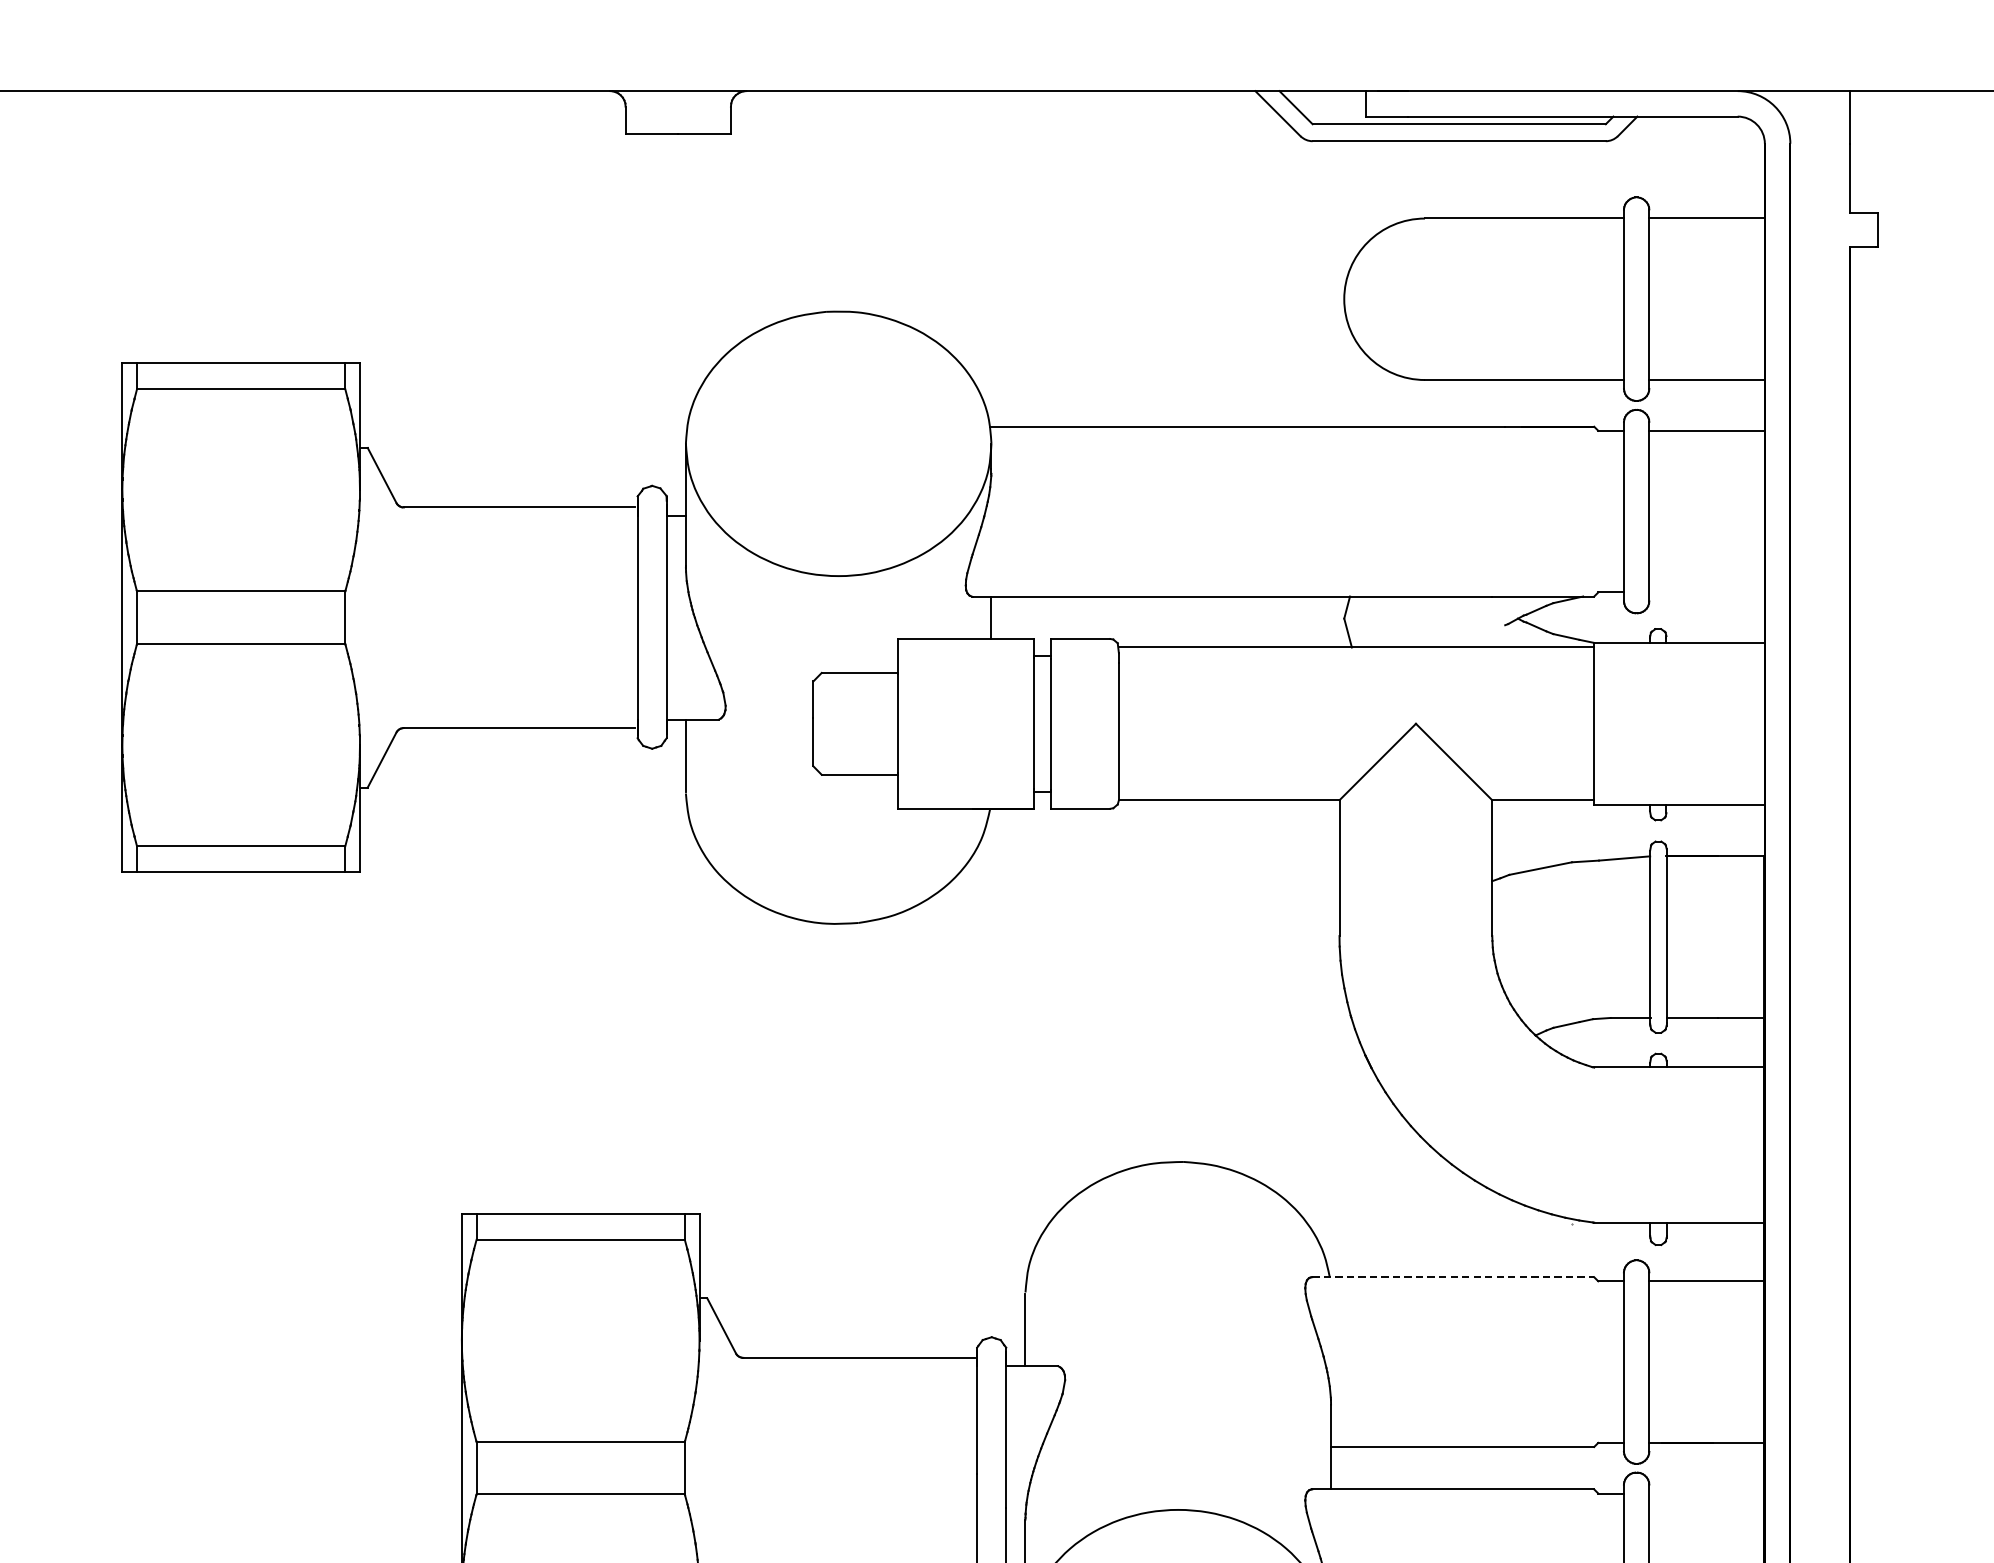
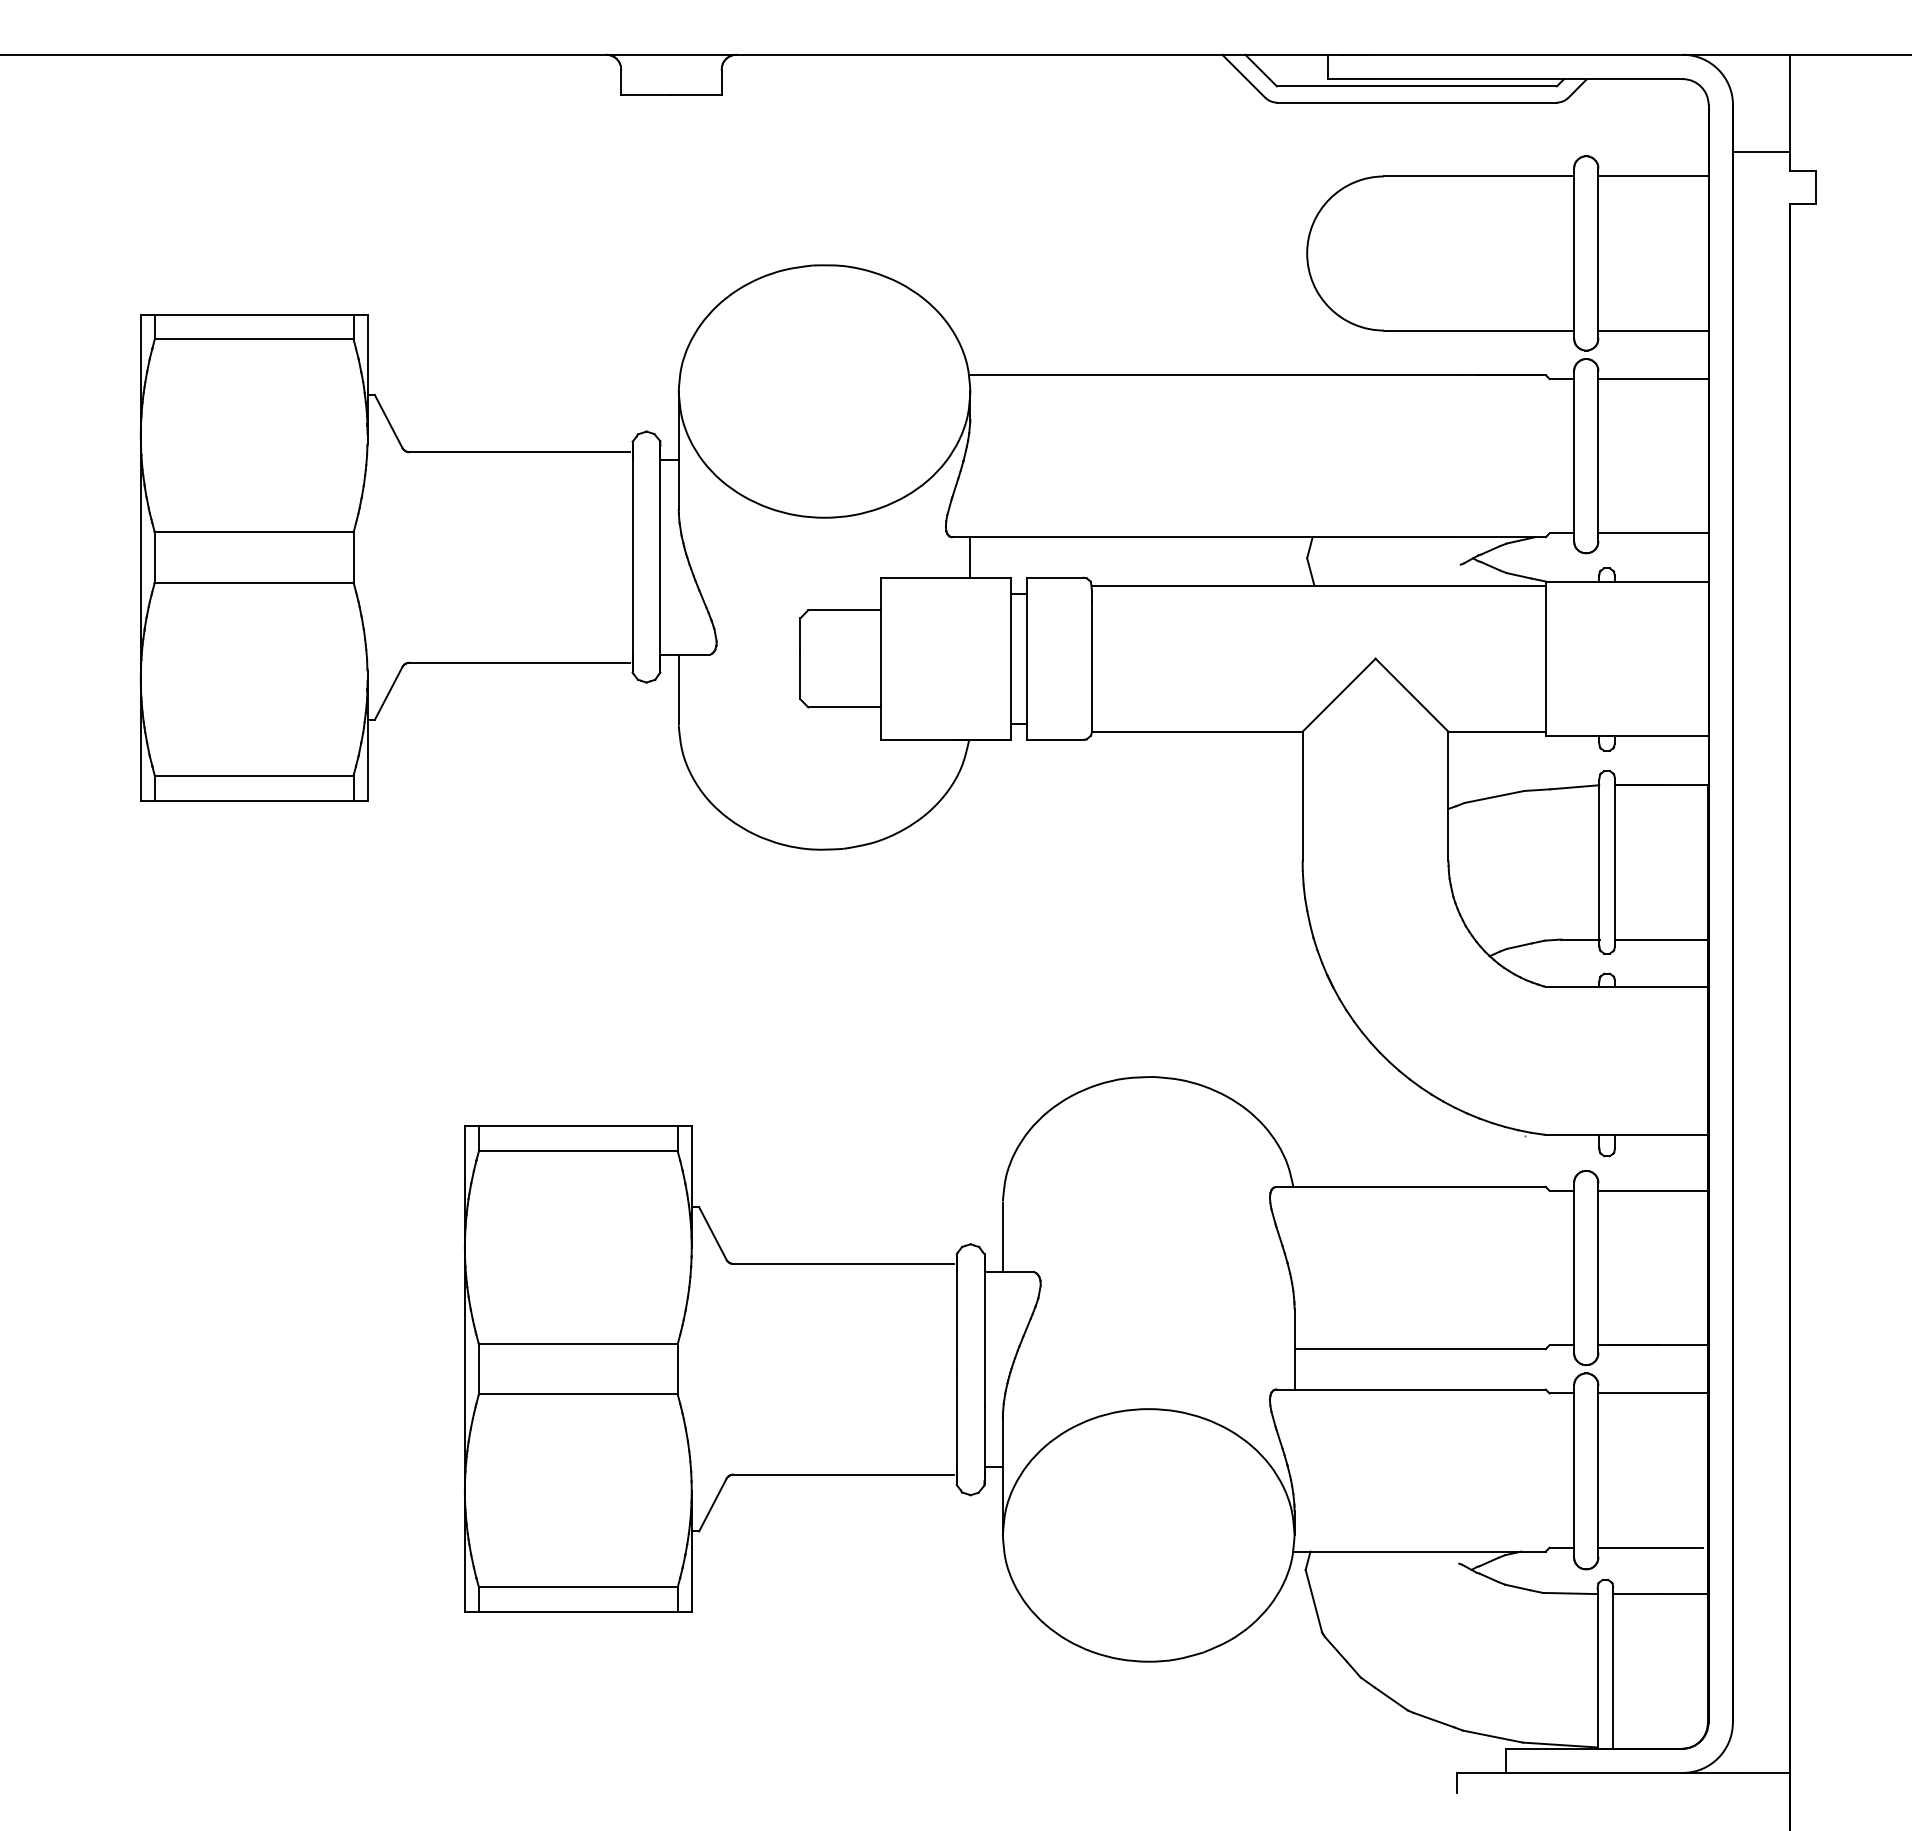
line: (1819, 192) -> (1760, 151), added
line: (1706, 592) -> (1652, 533), added
line: (1453, 1277) -> (1411, 1187), dashed -> solid
line: (1706, 1493) -> (1652, 1393), added

